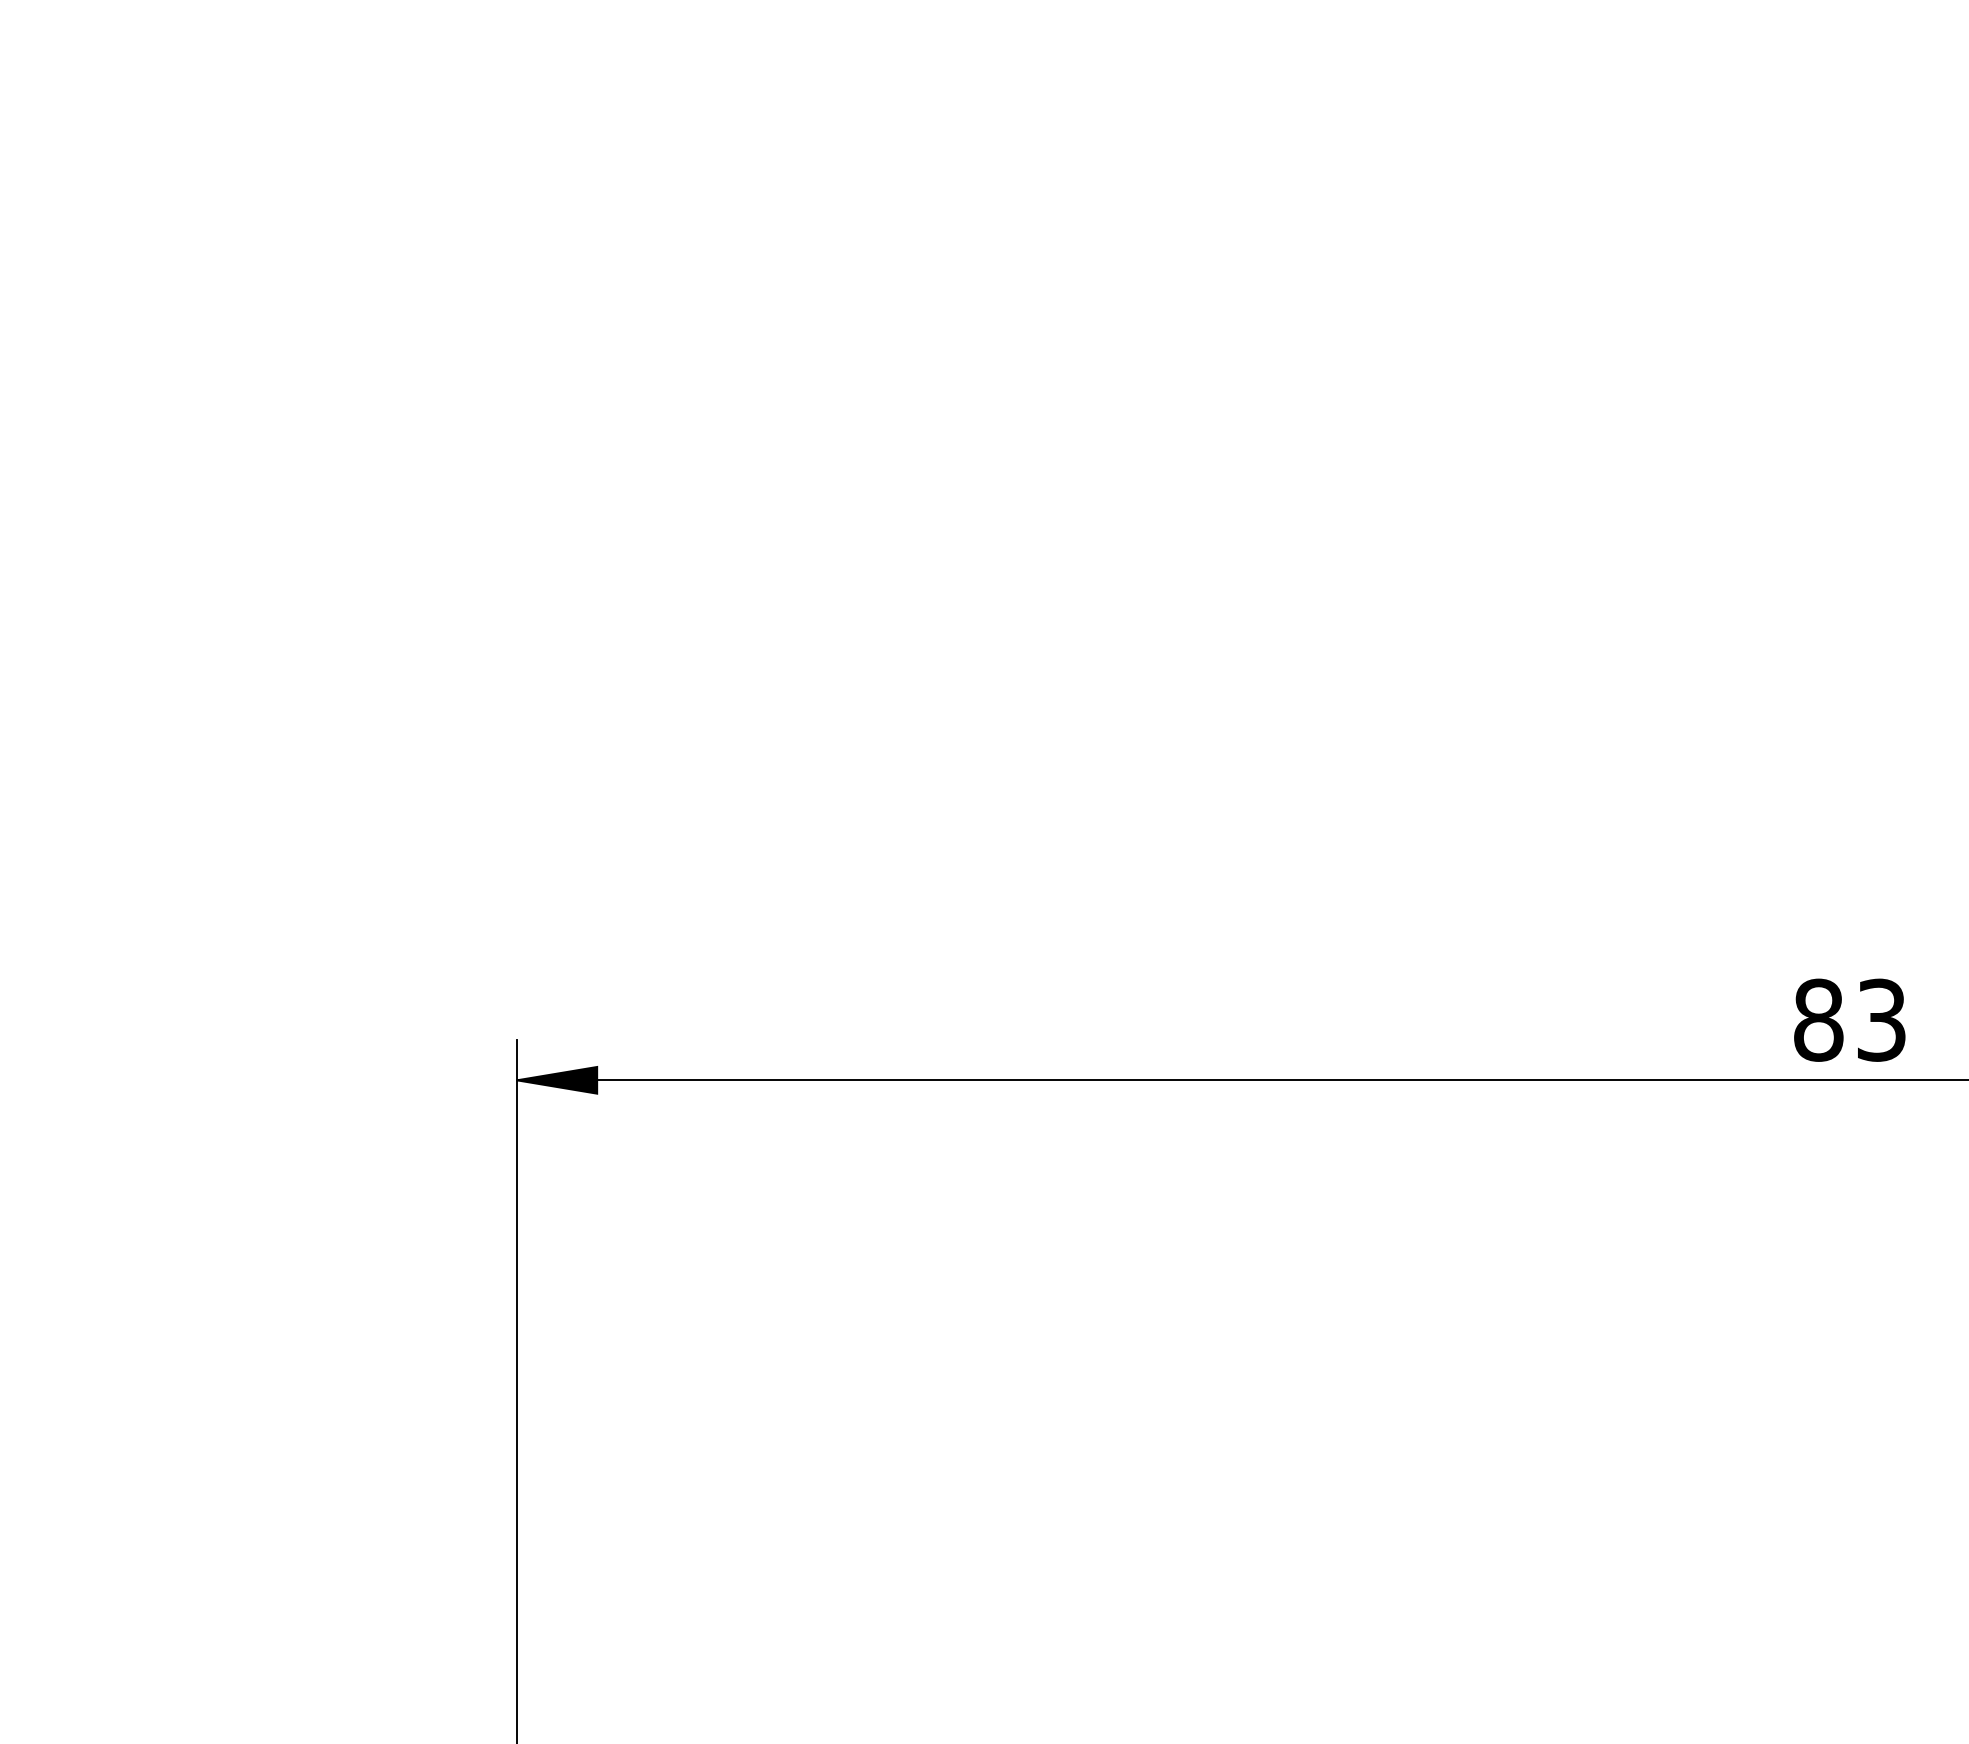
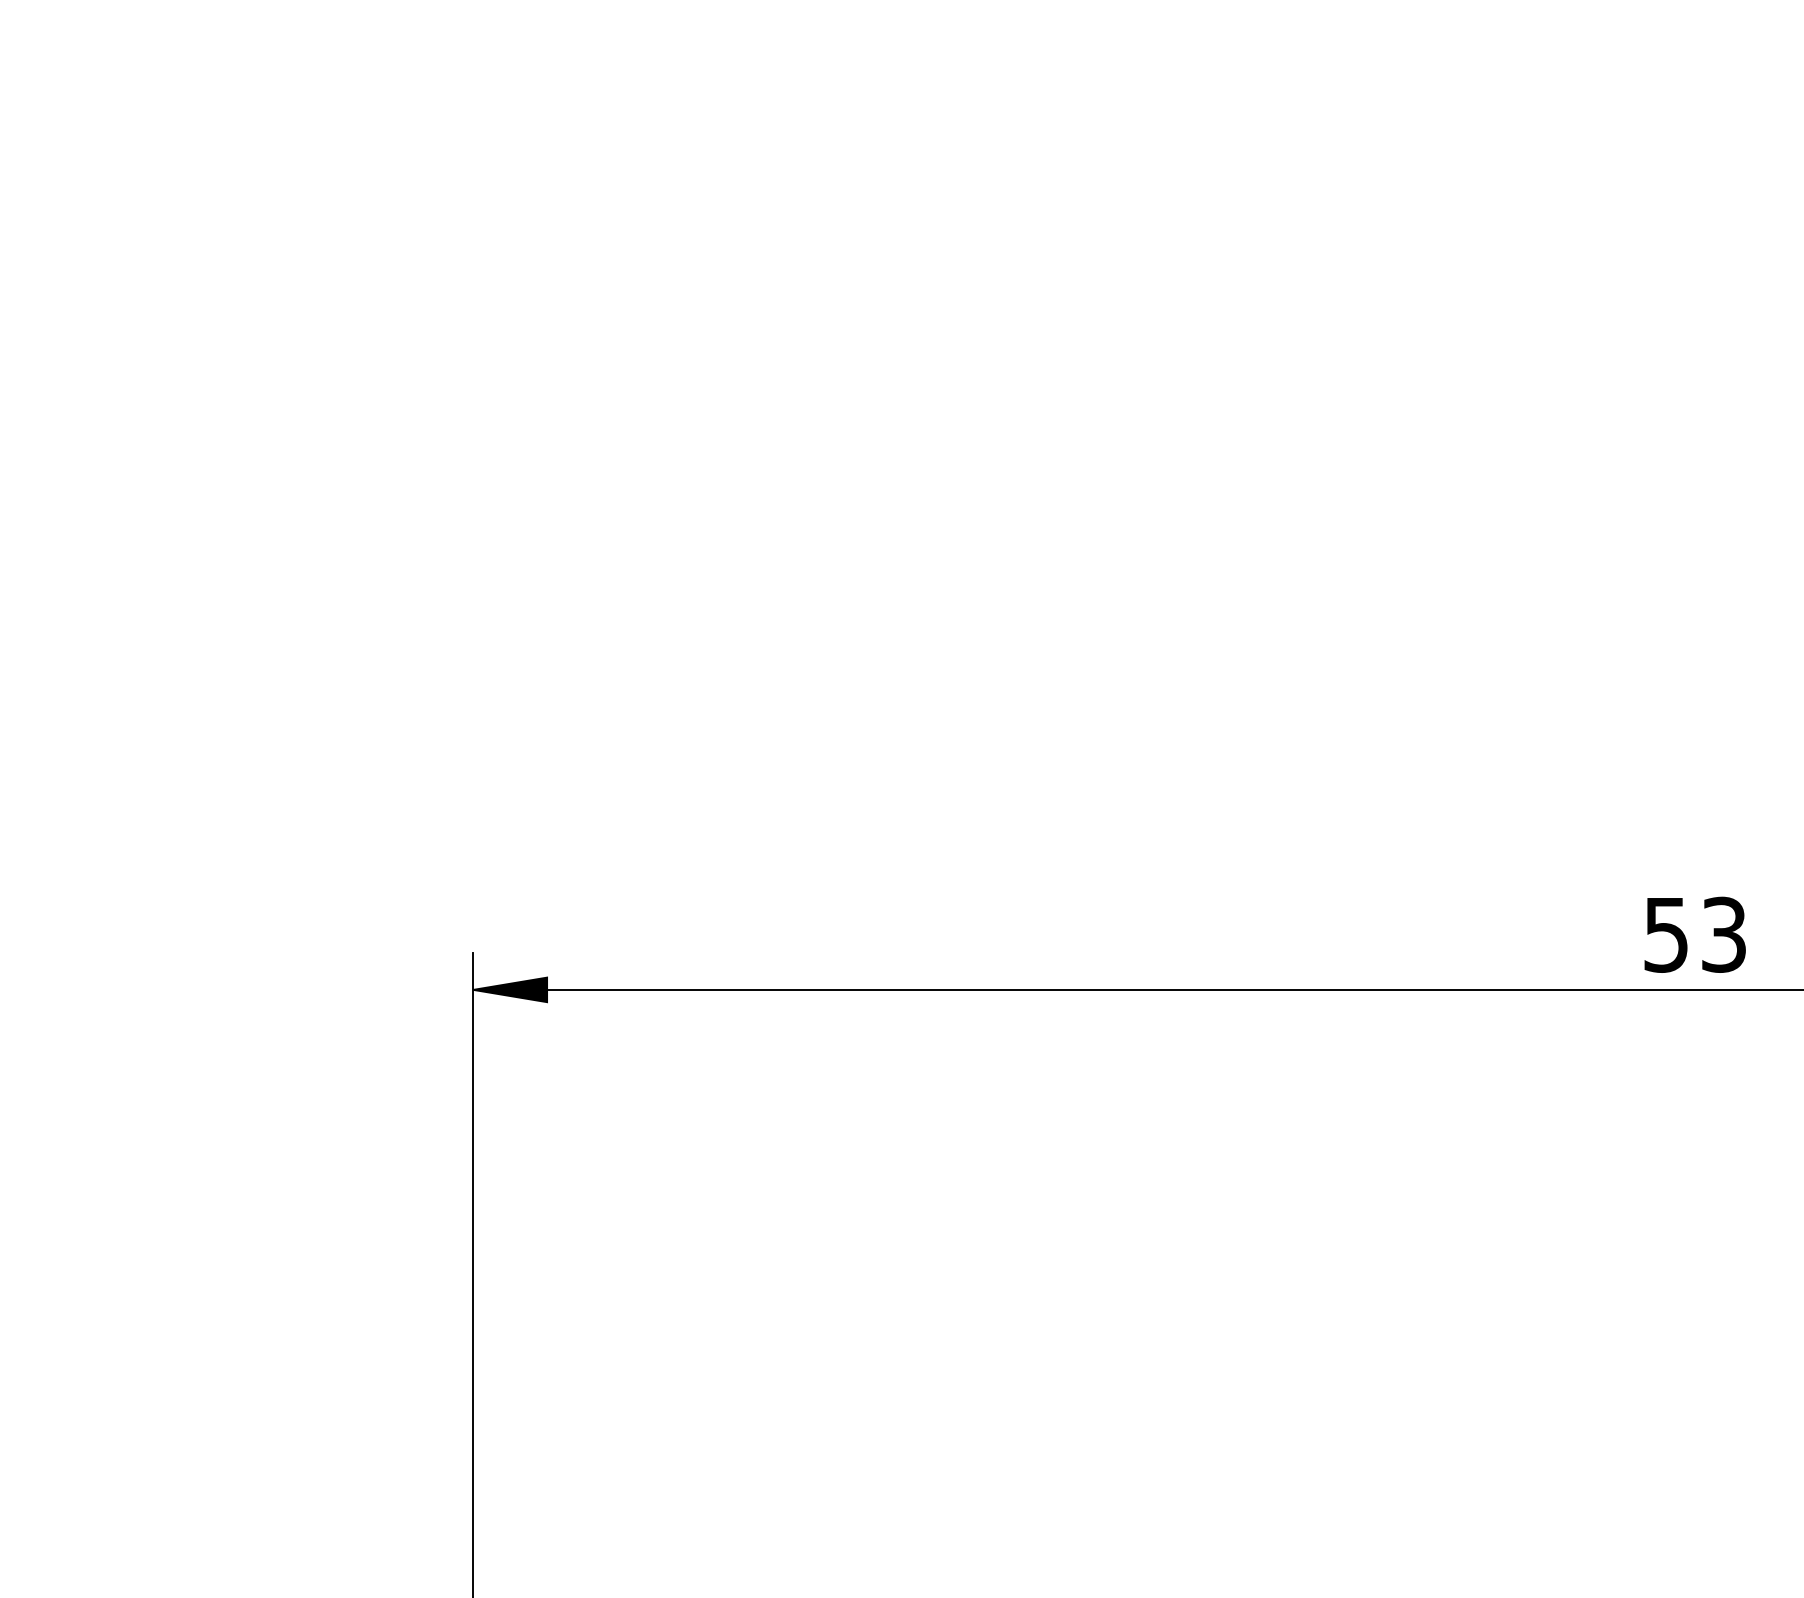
text: (1818, 1019) -> (1666, 934), 83 -> 53

